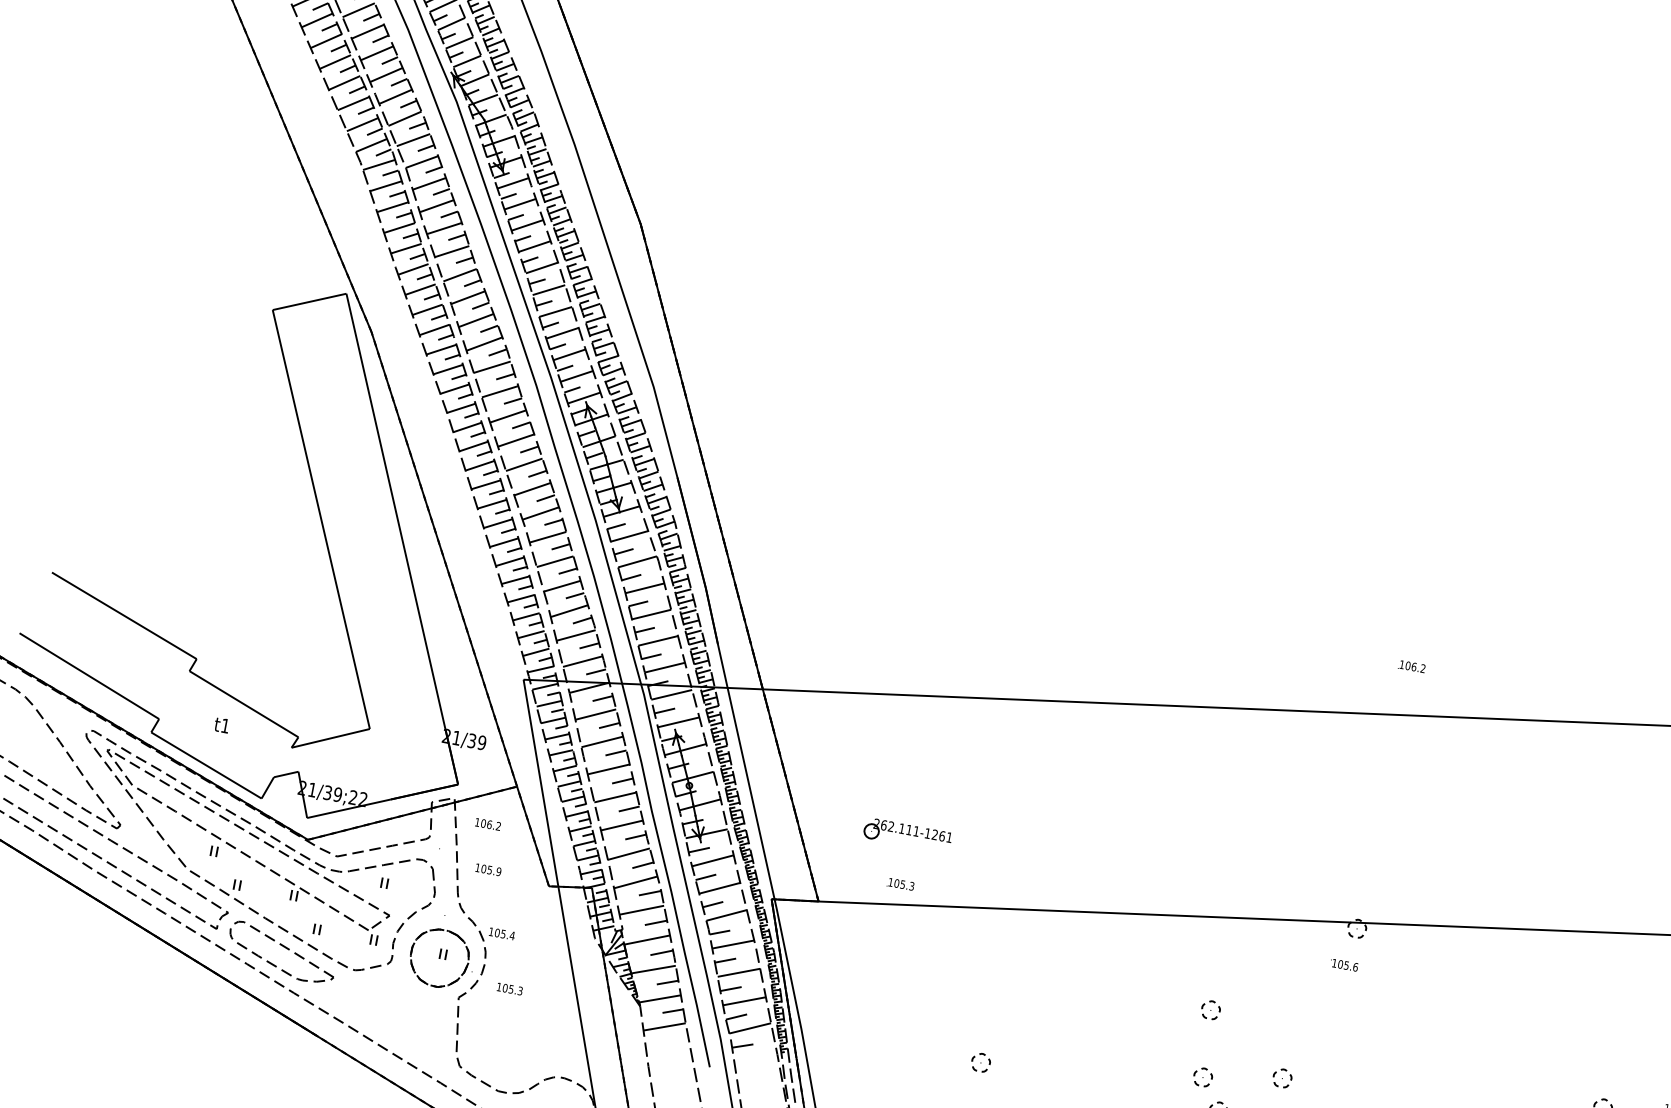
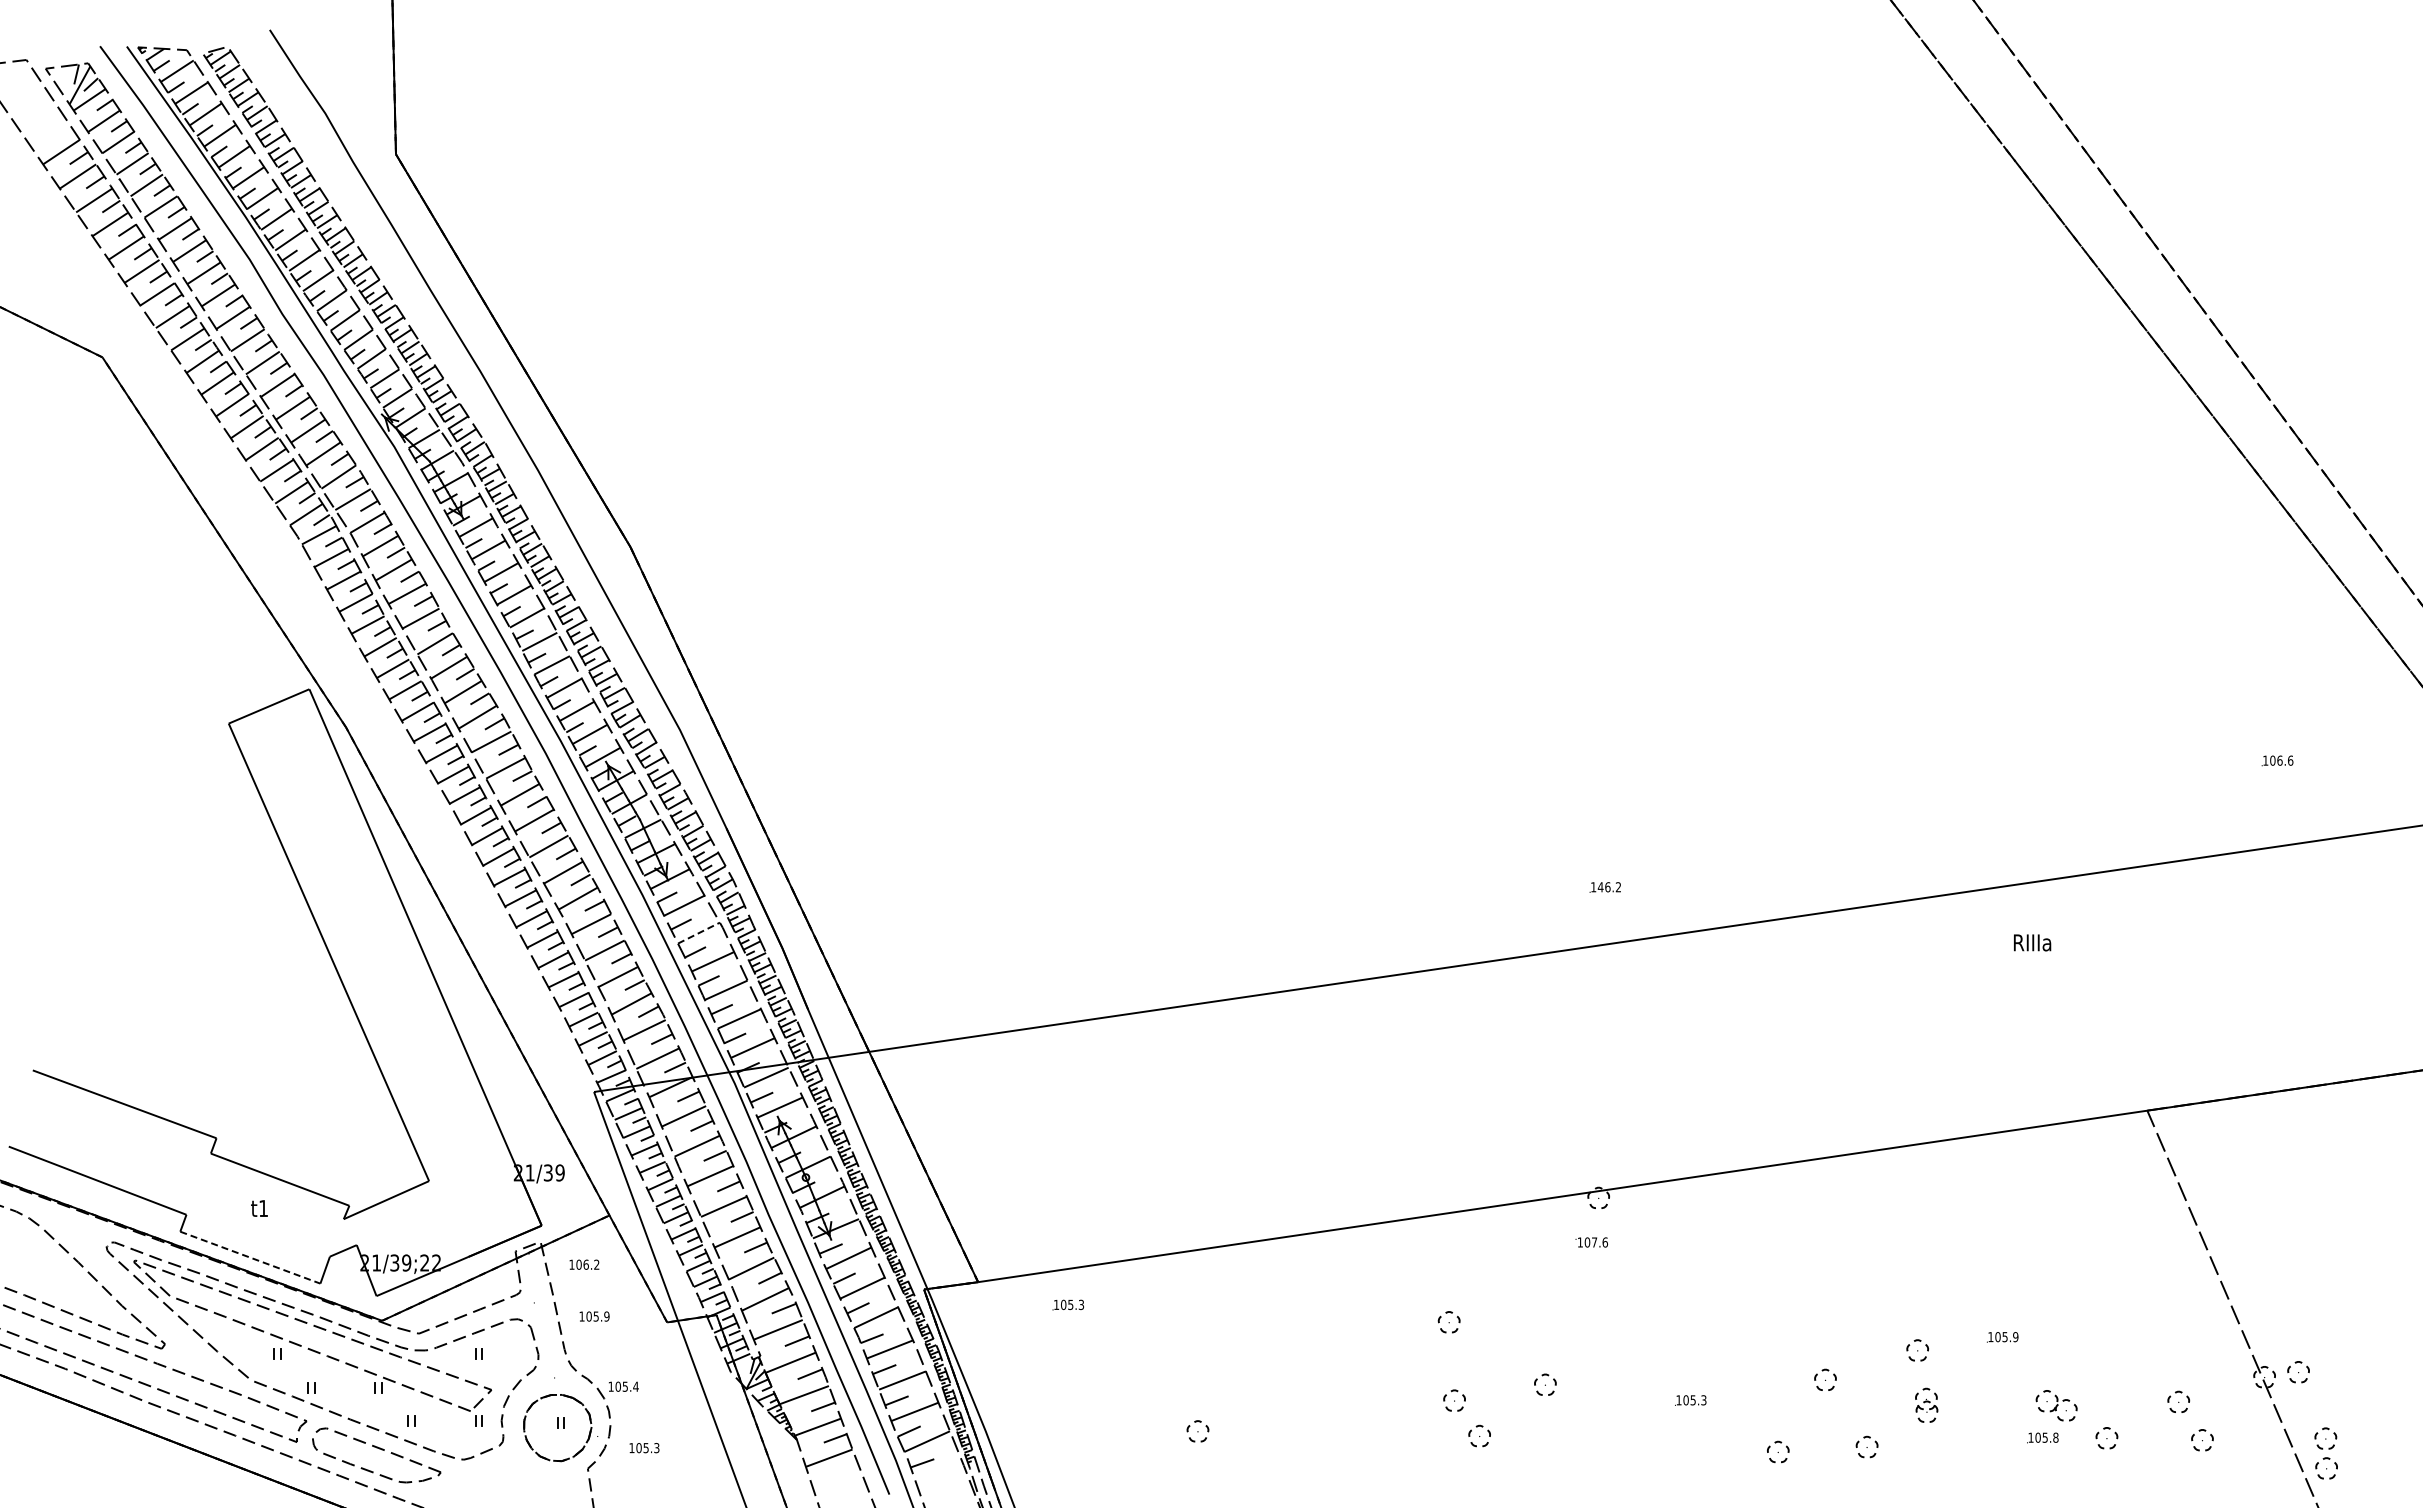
line: (638, 561) -> (699, 932), solid -> dashed
text: (1407, 666) -> (1600, 887), 106.2 -> 146.2
line: (206, 765) -> (250, 1257), solid -> dashed
part: (907, 835) -> (1065, 1187), removed
text: (900, 883) -> (1067, 1304), moved
text: (1346, 965) -> (1594, 1242), 105.6 -> 107.6

